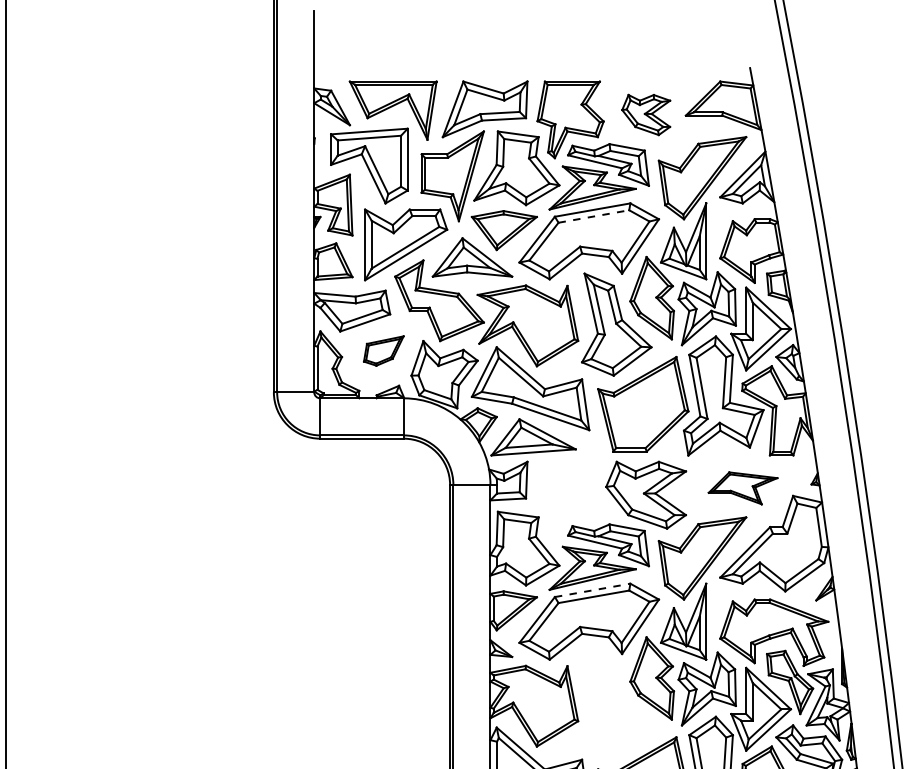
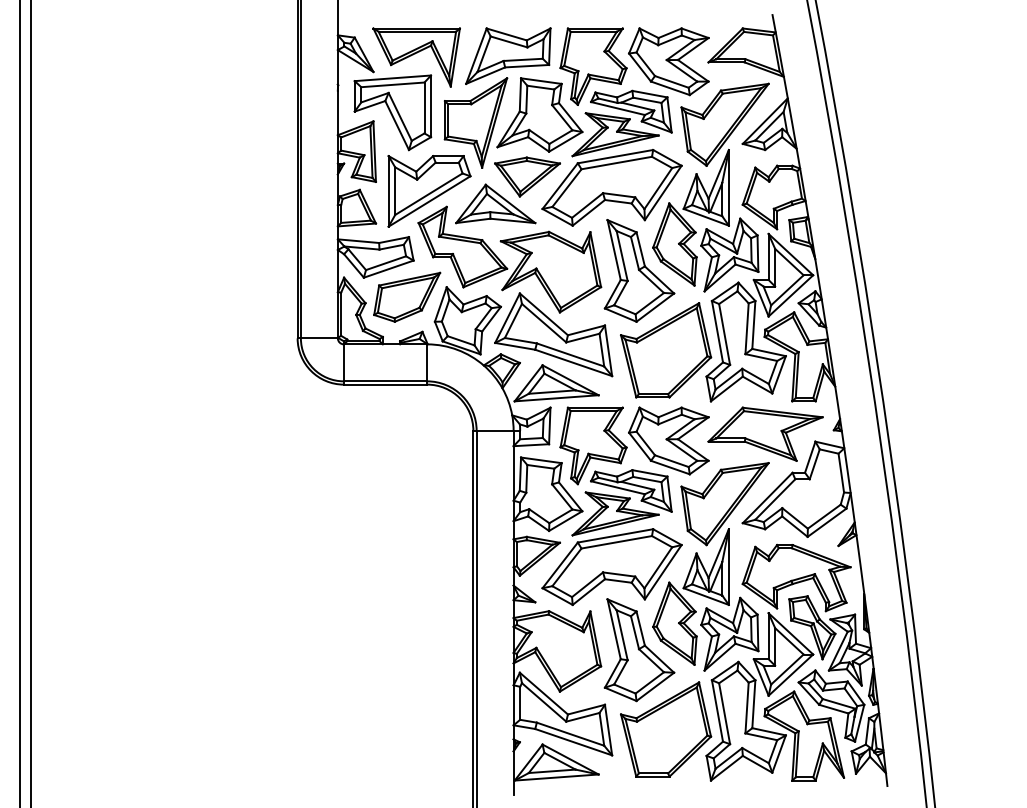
part: (645, 114) -> (668, 61), size x1.67
line: (593, 216) -> (616, 163), dashed -> solid
part: (384, 350) -> (407, 296), size x1.67
part: (743, 487) -> (765, 433), size x1.67
part: (570, 499) -> (593, 445), added
line: (593, 589) -> (616, 535), dashed -> solid
part: (616, 705) -> (639, 650), added

